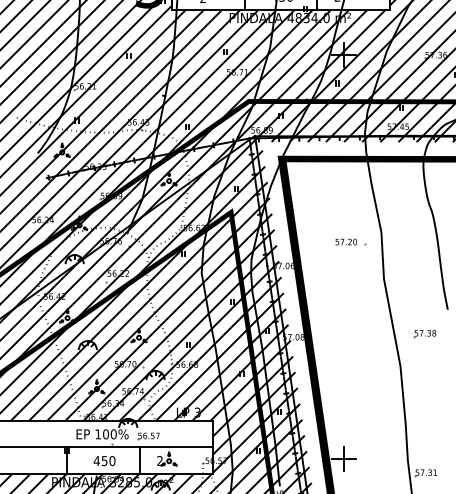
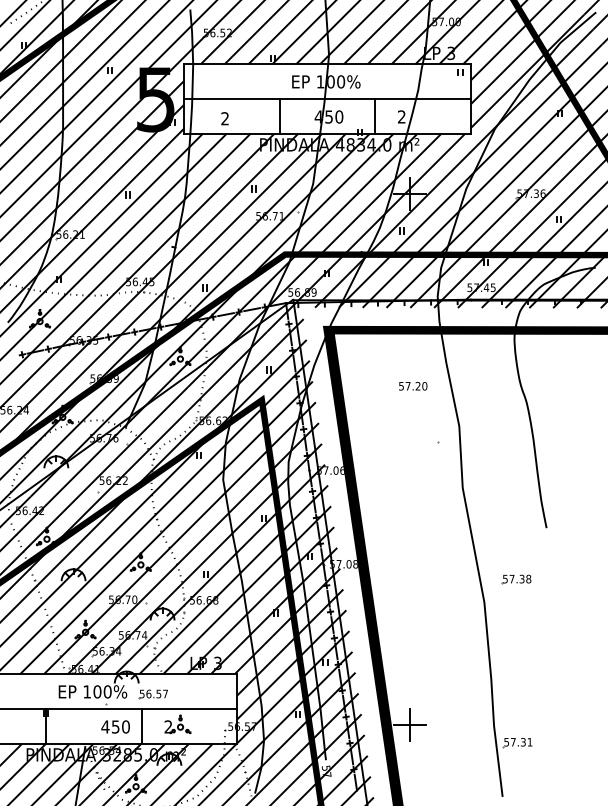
text: (346, 242) -> (413, 386), moved
part: (424, 333) -> (516, 579), moved
text: (104, 460) -> (115, 726), moved

